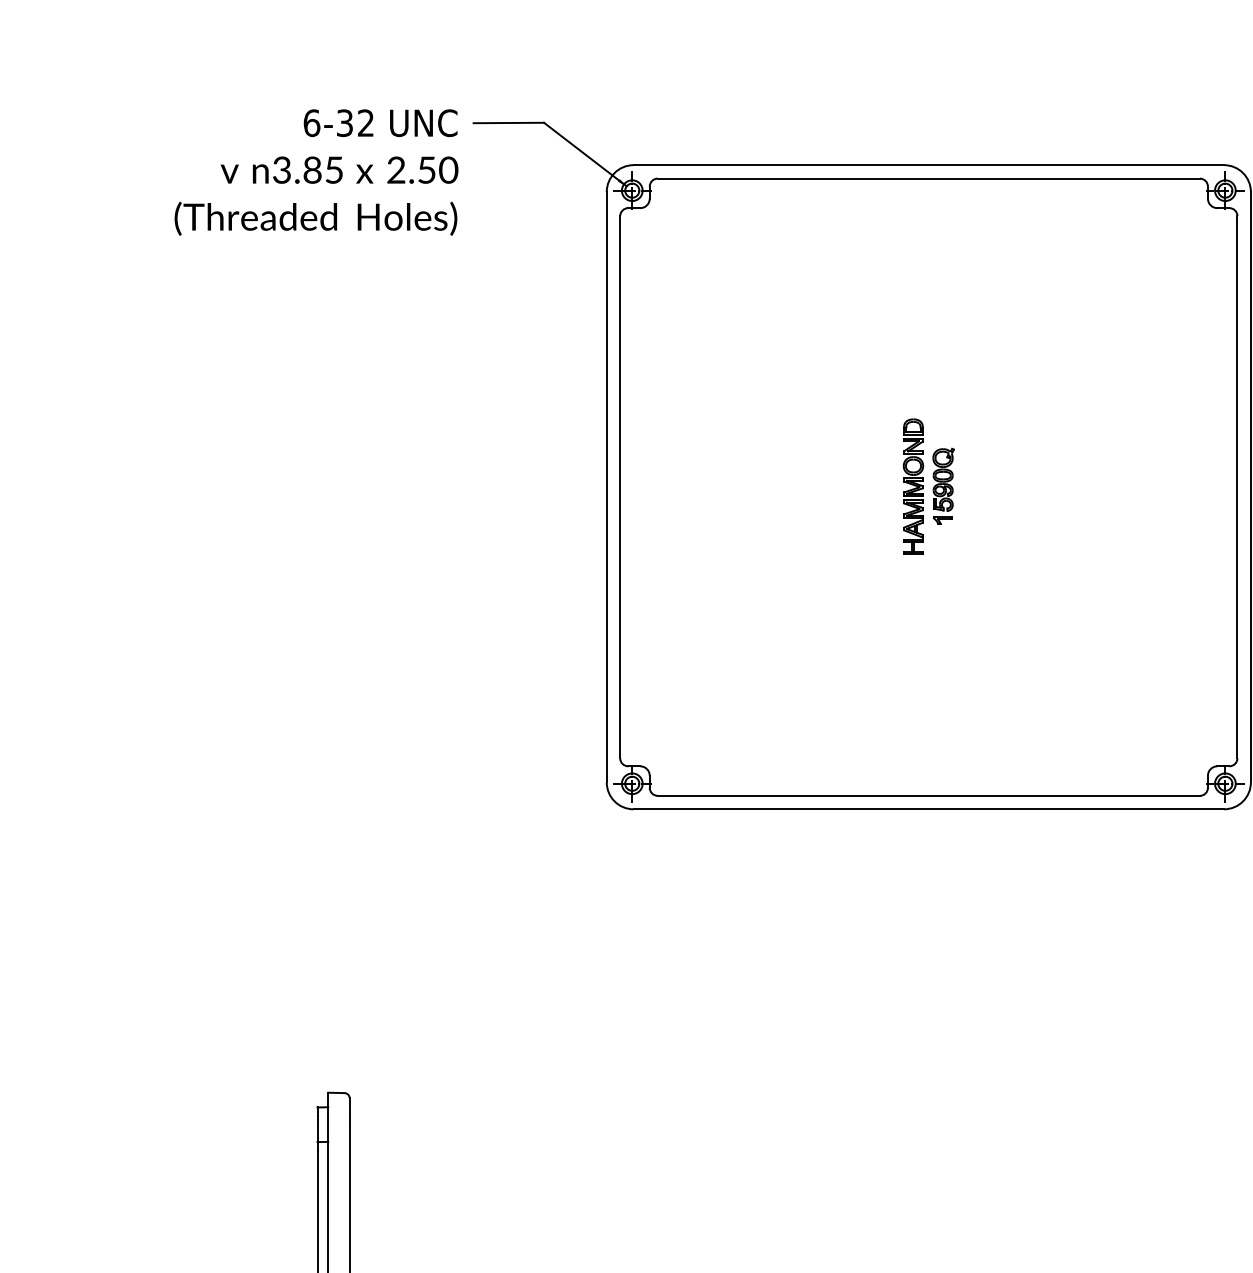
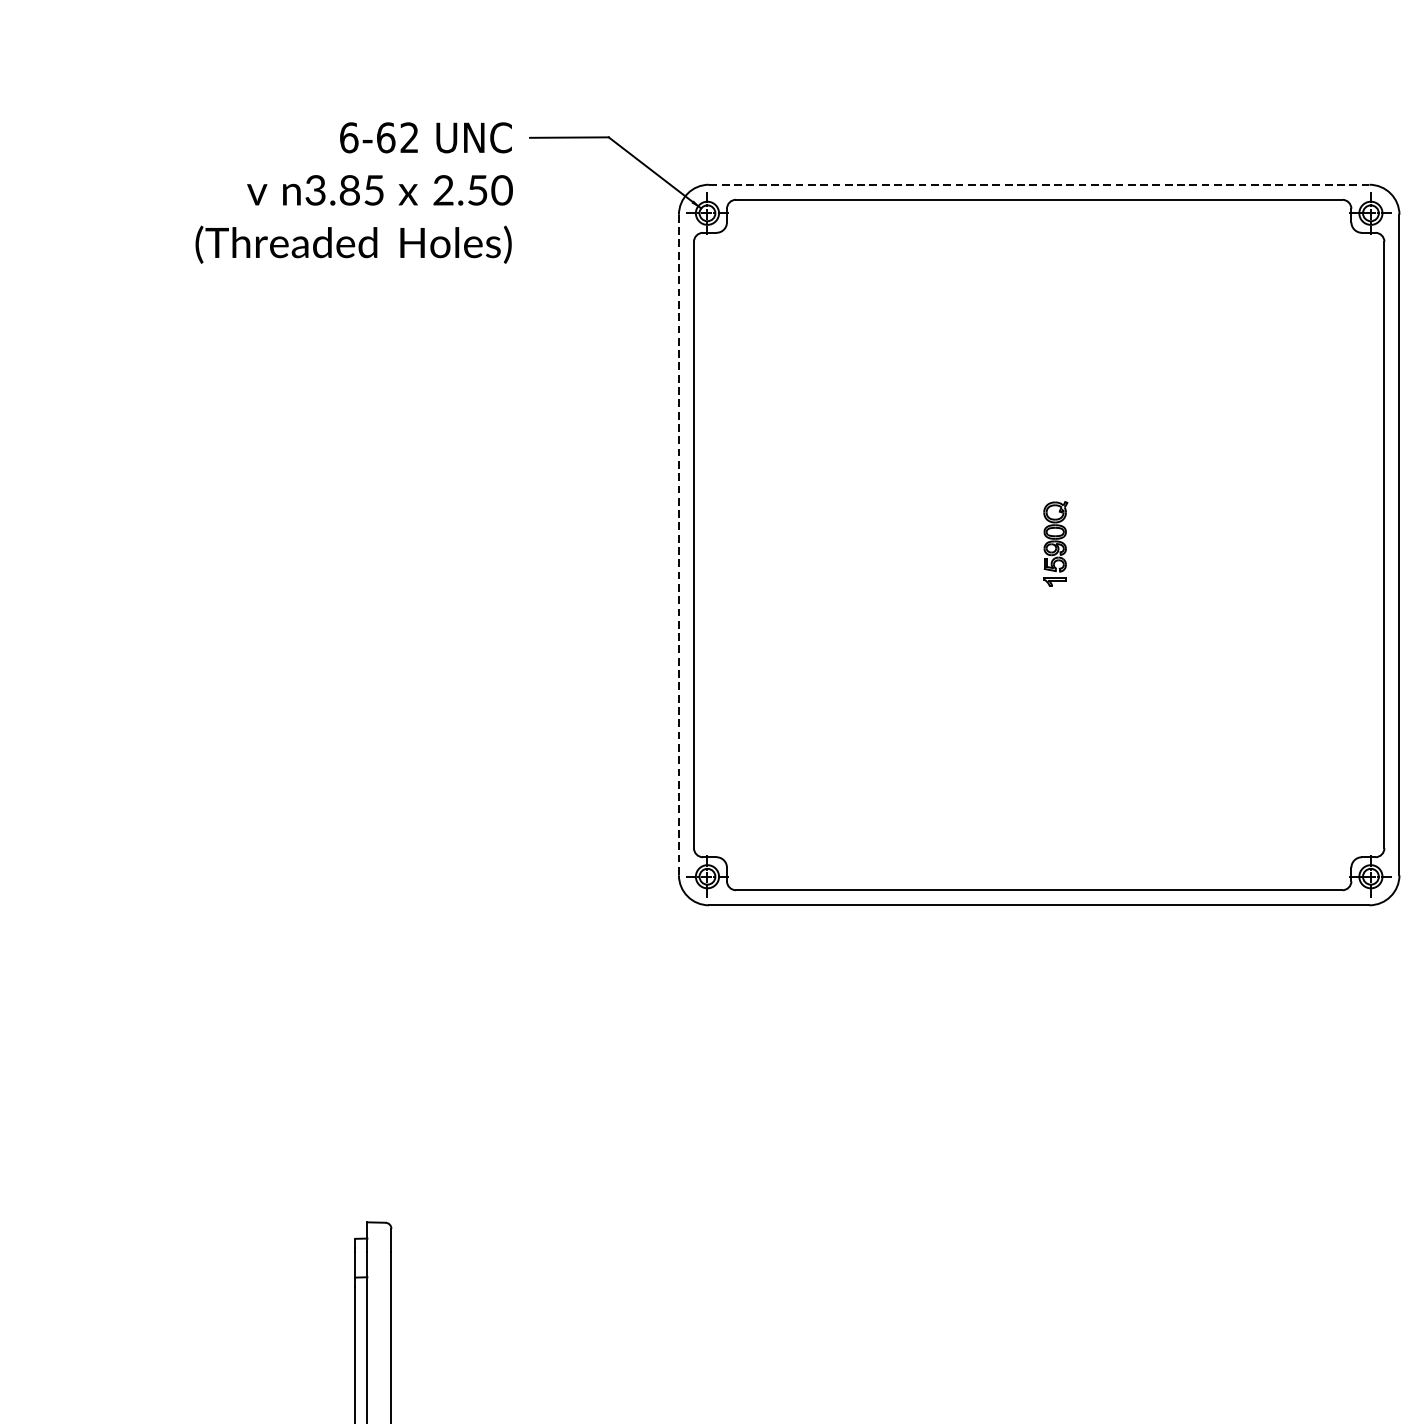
text: (344, 123) -> (385, 138), 6-32 -> 6-62
line: (928, 165) -> (1038, 185), solid -> dashed
part: (913, 486) -> (1022, 544), removed
line: (606, 487) -> (678, 545), solid -> dashed

